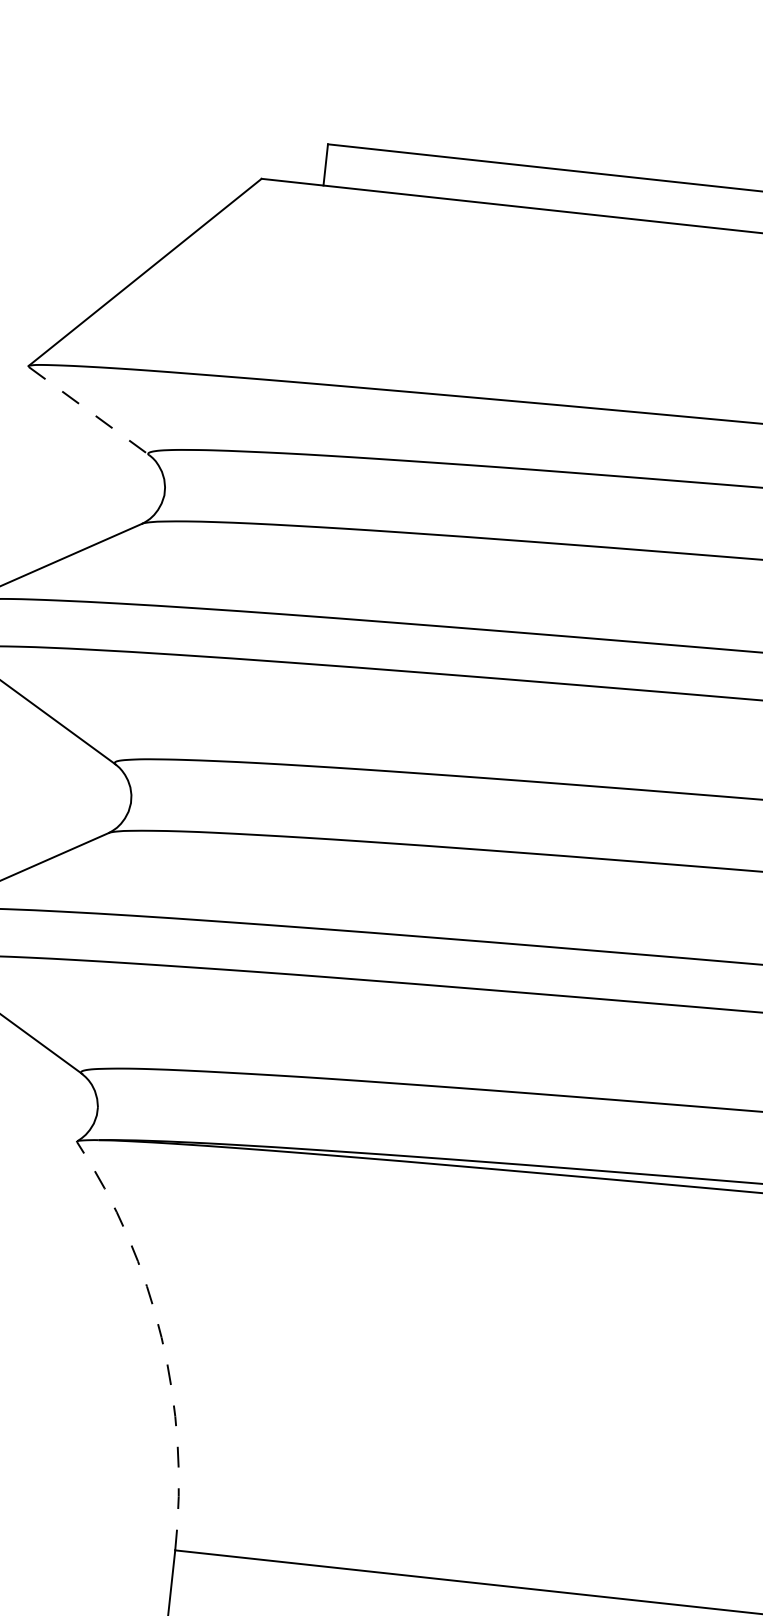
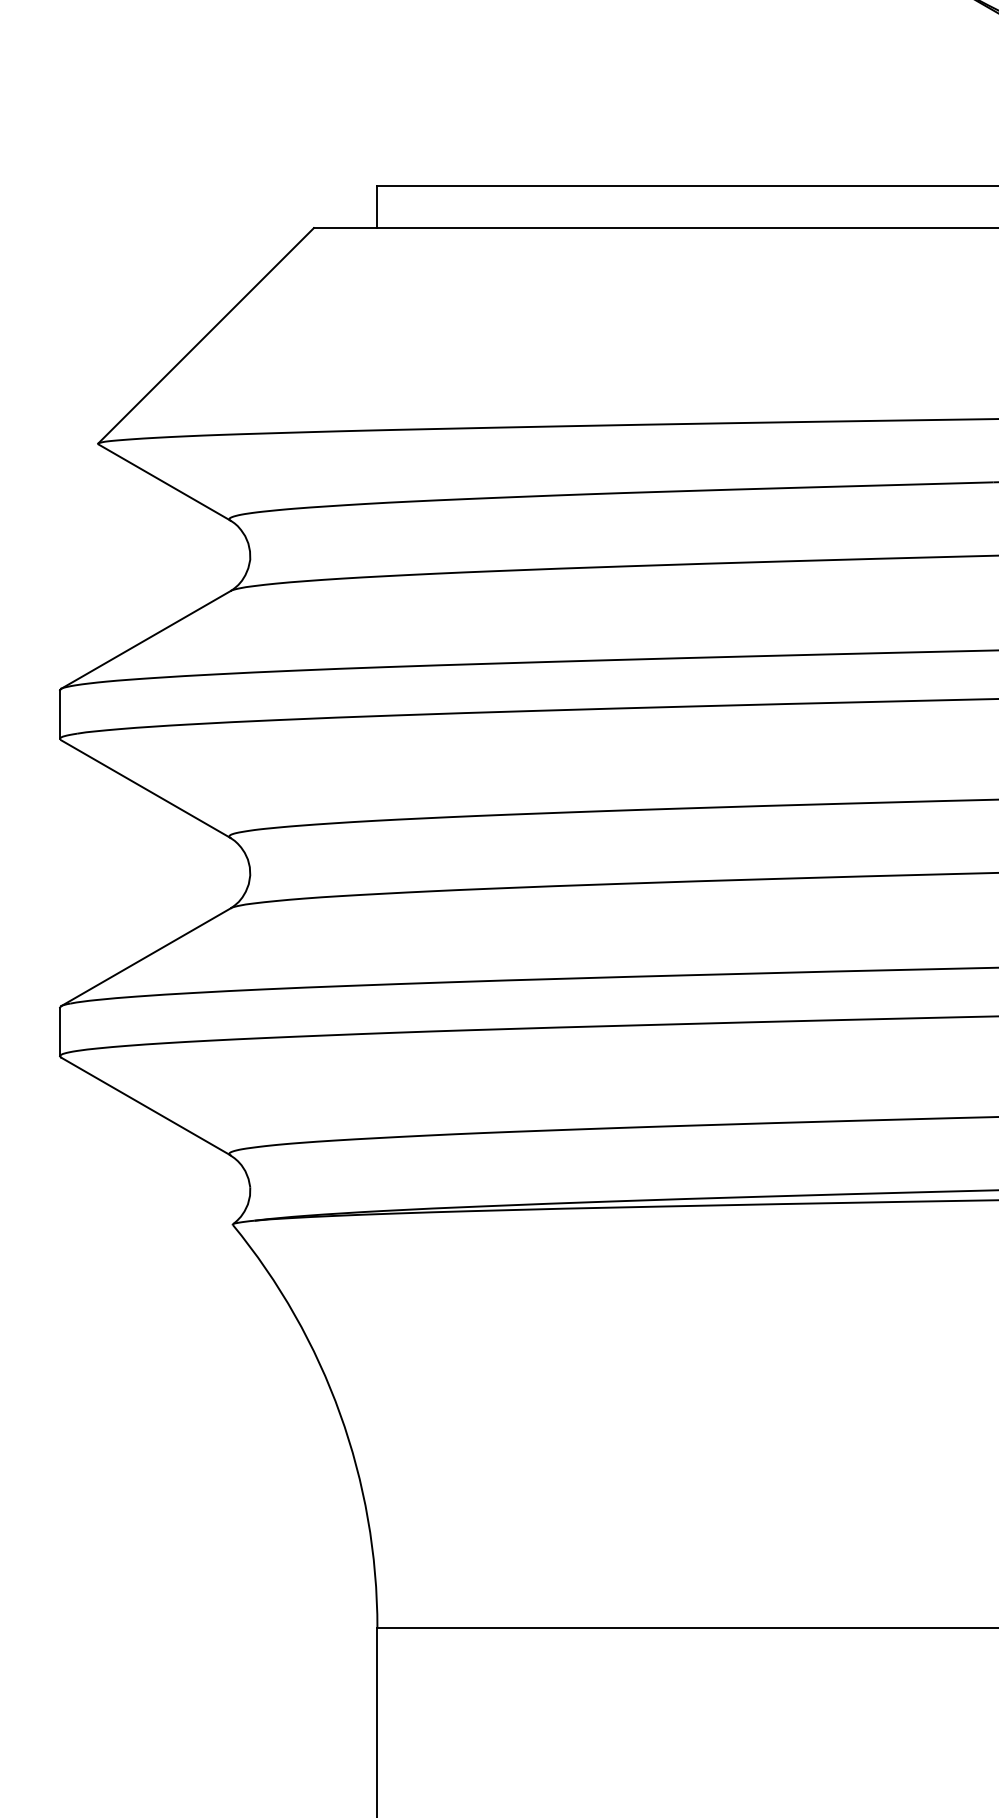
line: (89, 411) -> (165, 482), dashed -> solid
arc: (161, 1338) -> (340, 1414), dashed -> solid

